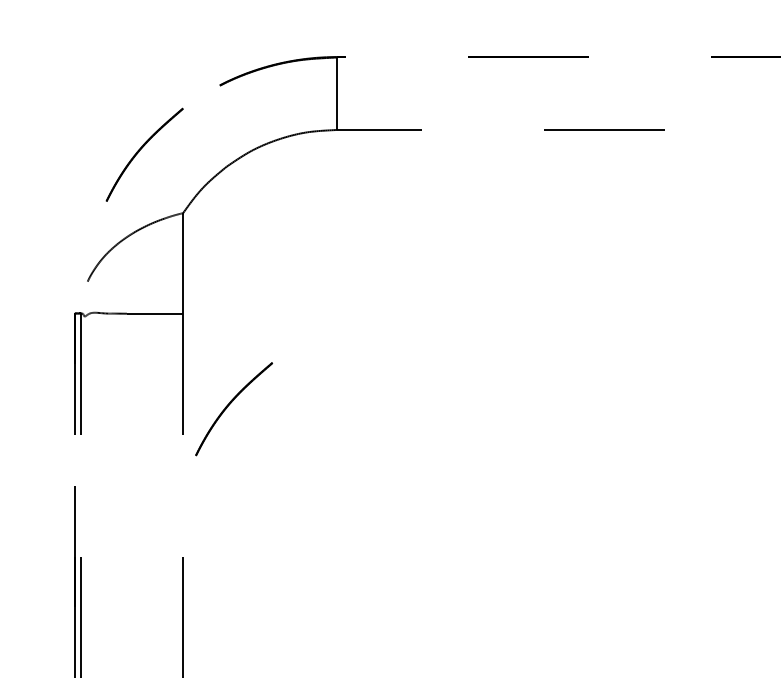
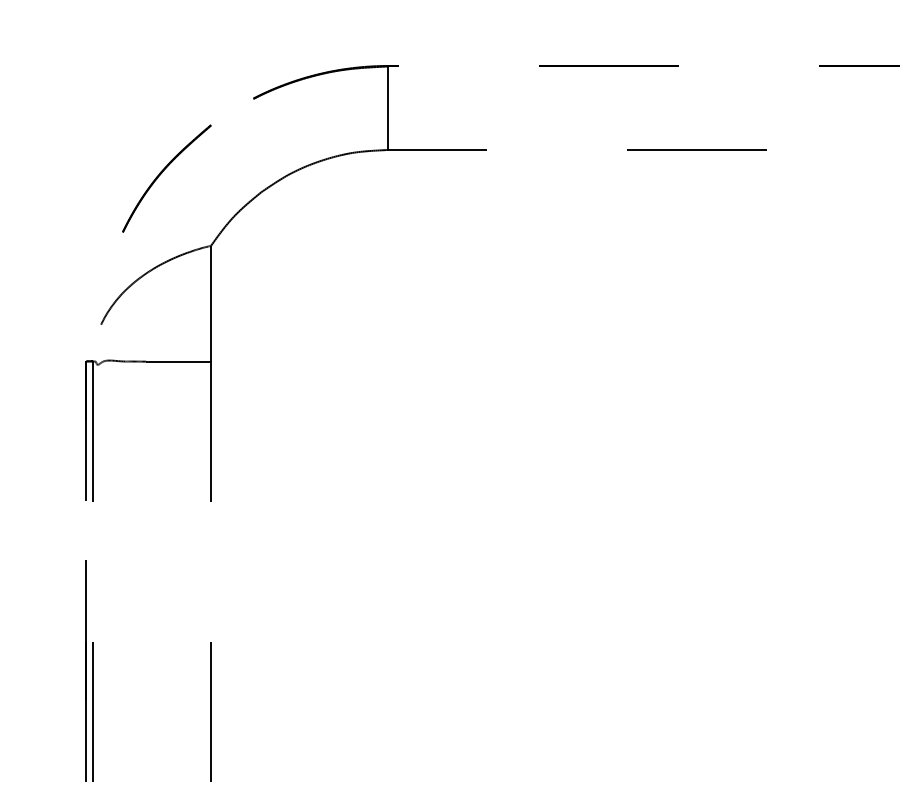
part: (230, 404) -> (265, 466), removed

